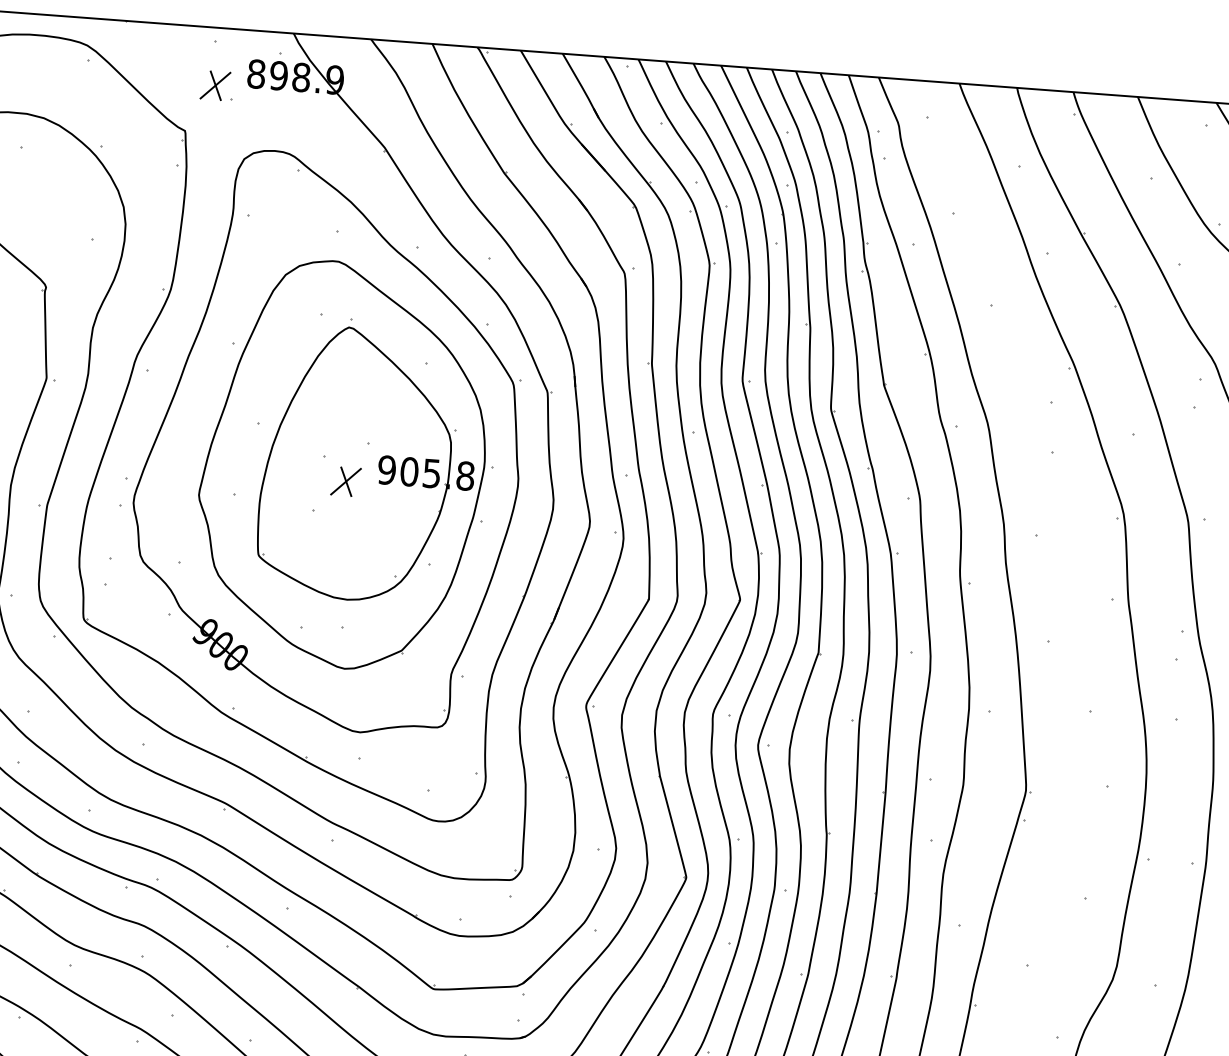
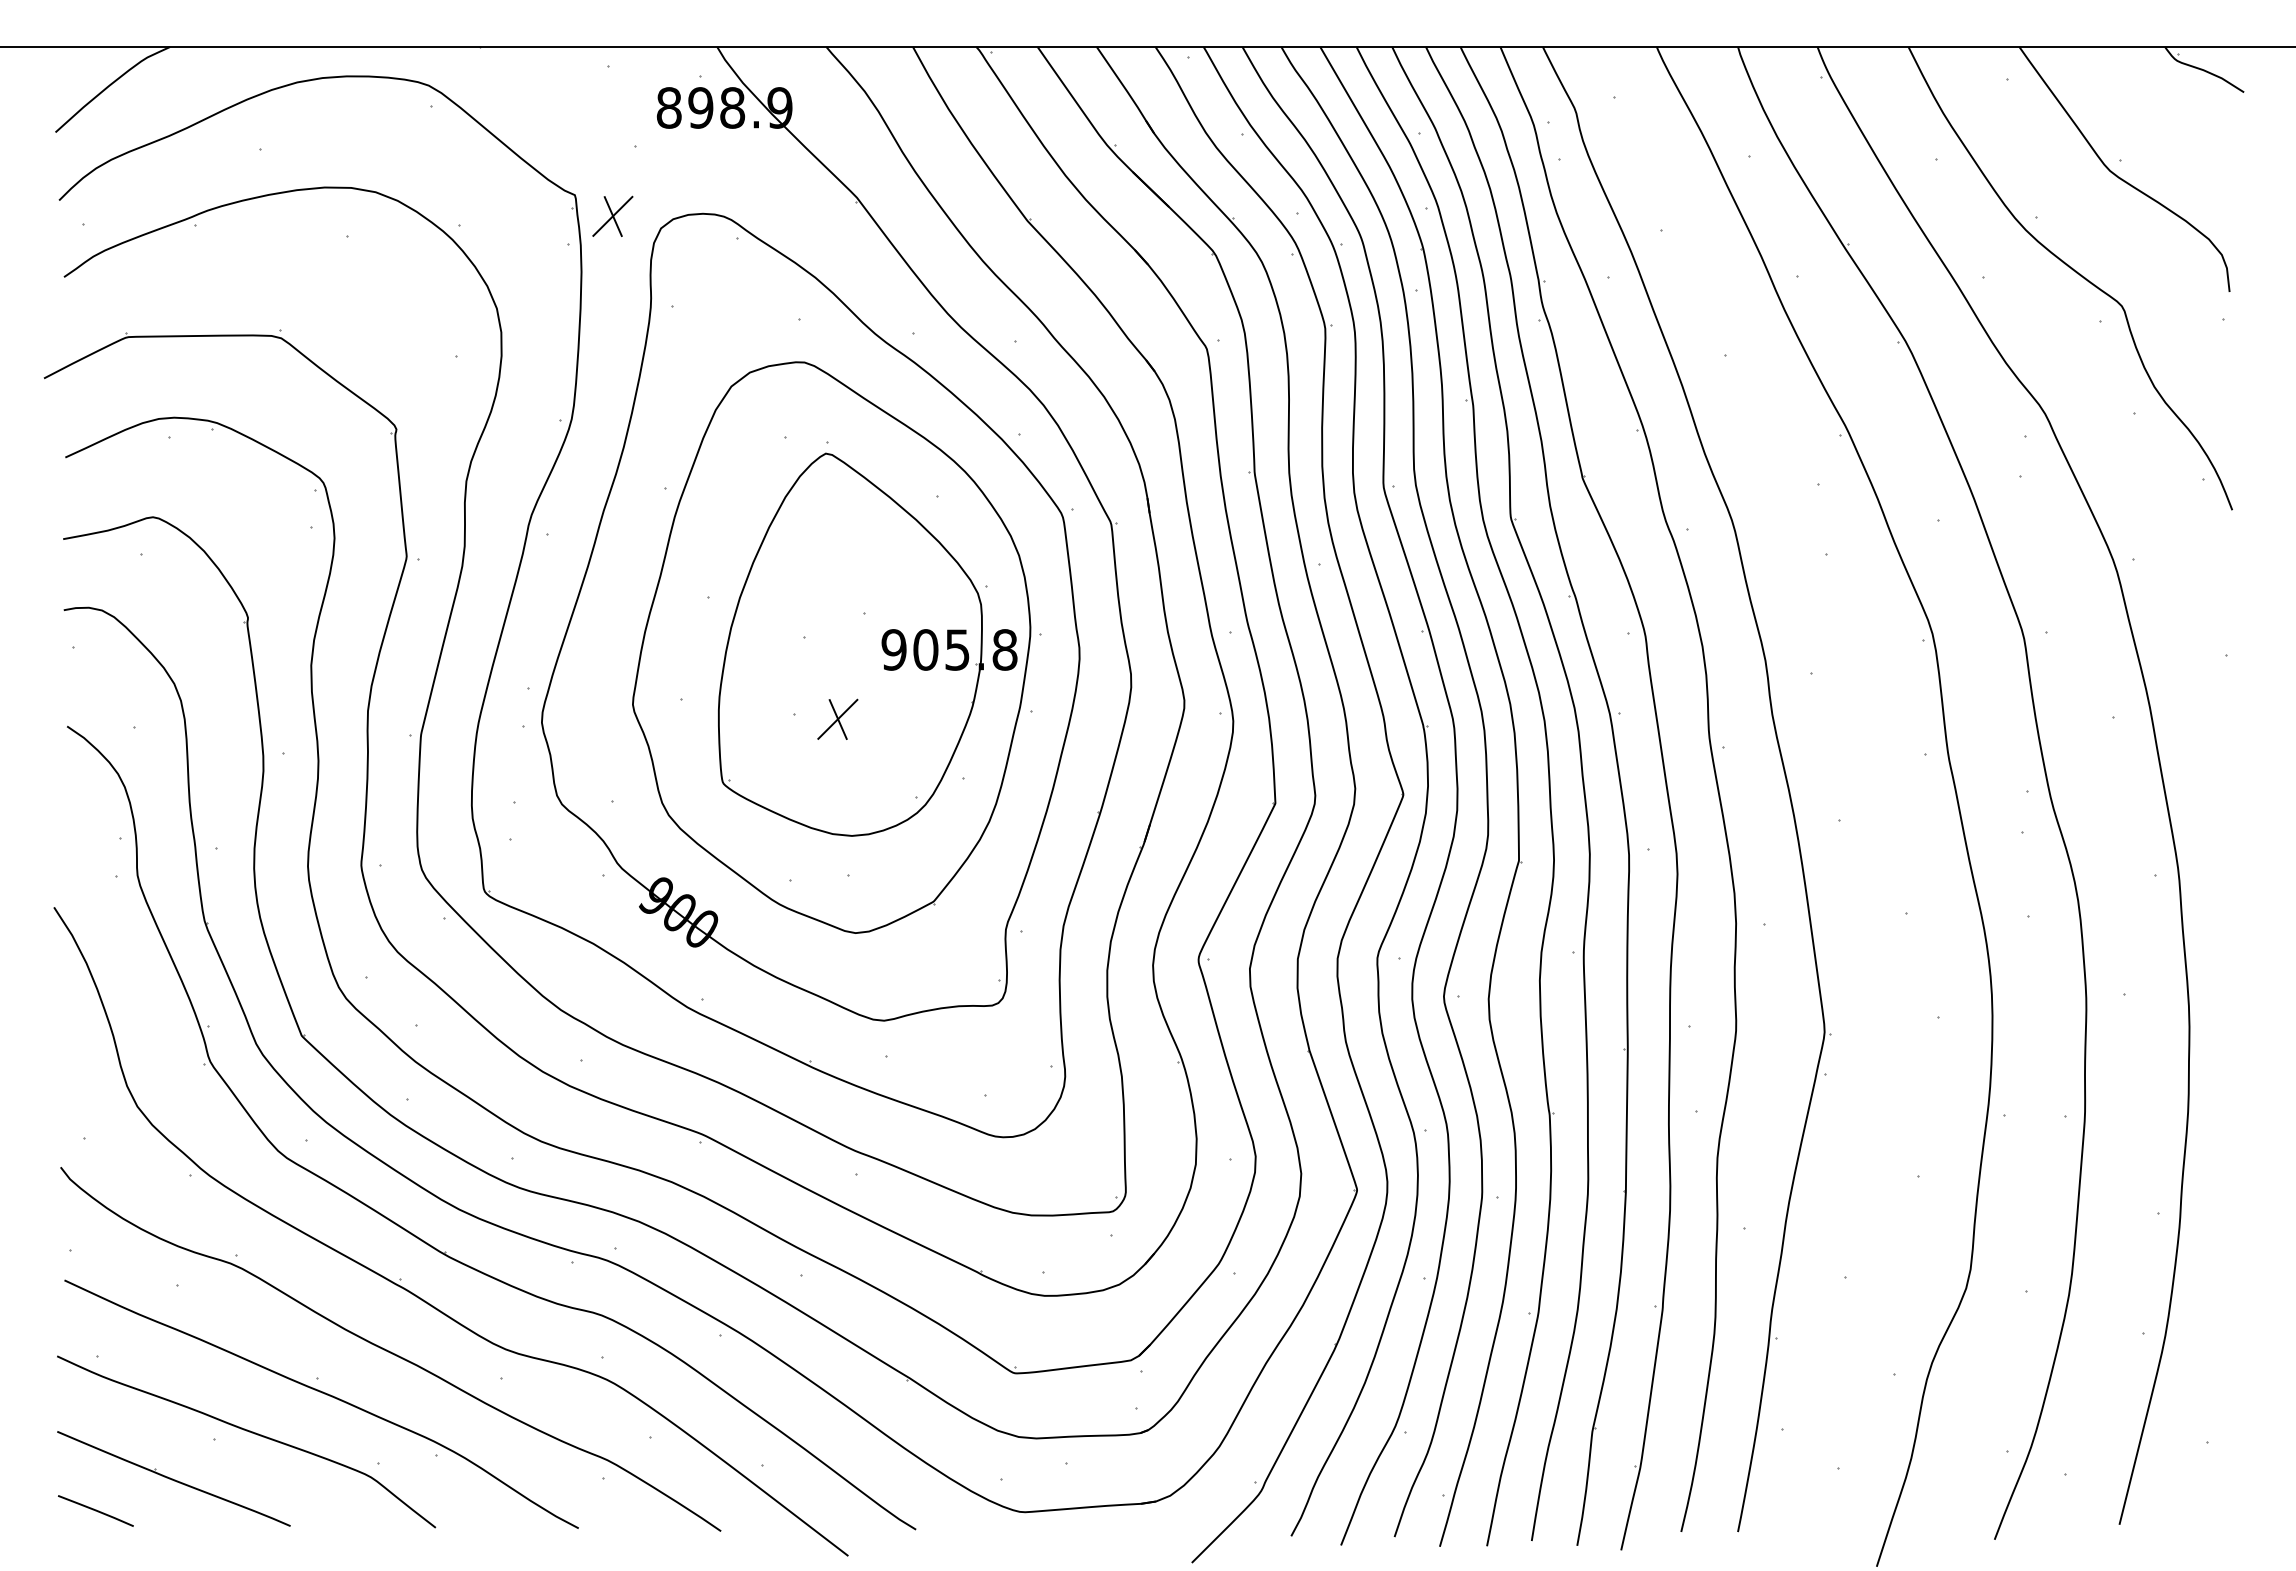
part: (215, 84) -> (612, 215), moved
part: (345, 481) -> (837, 718), moved

